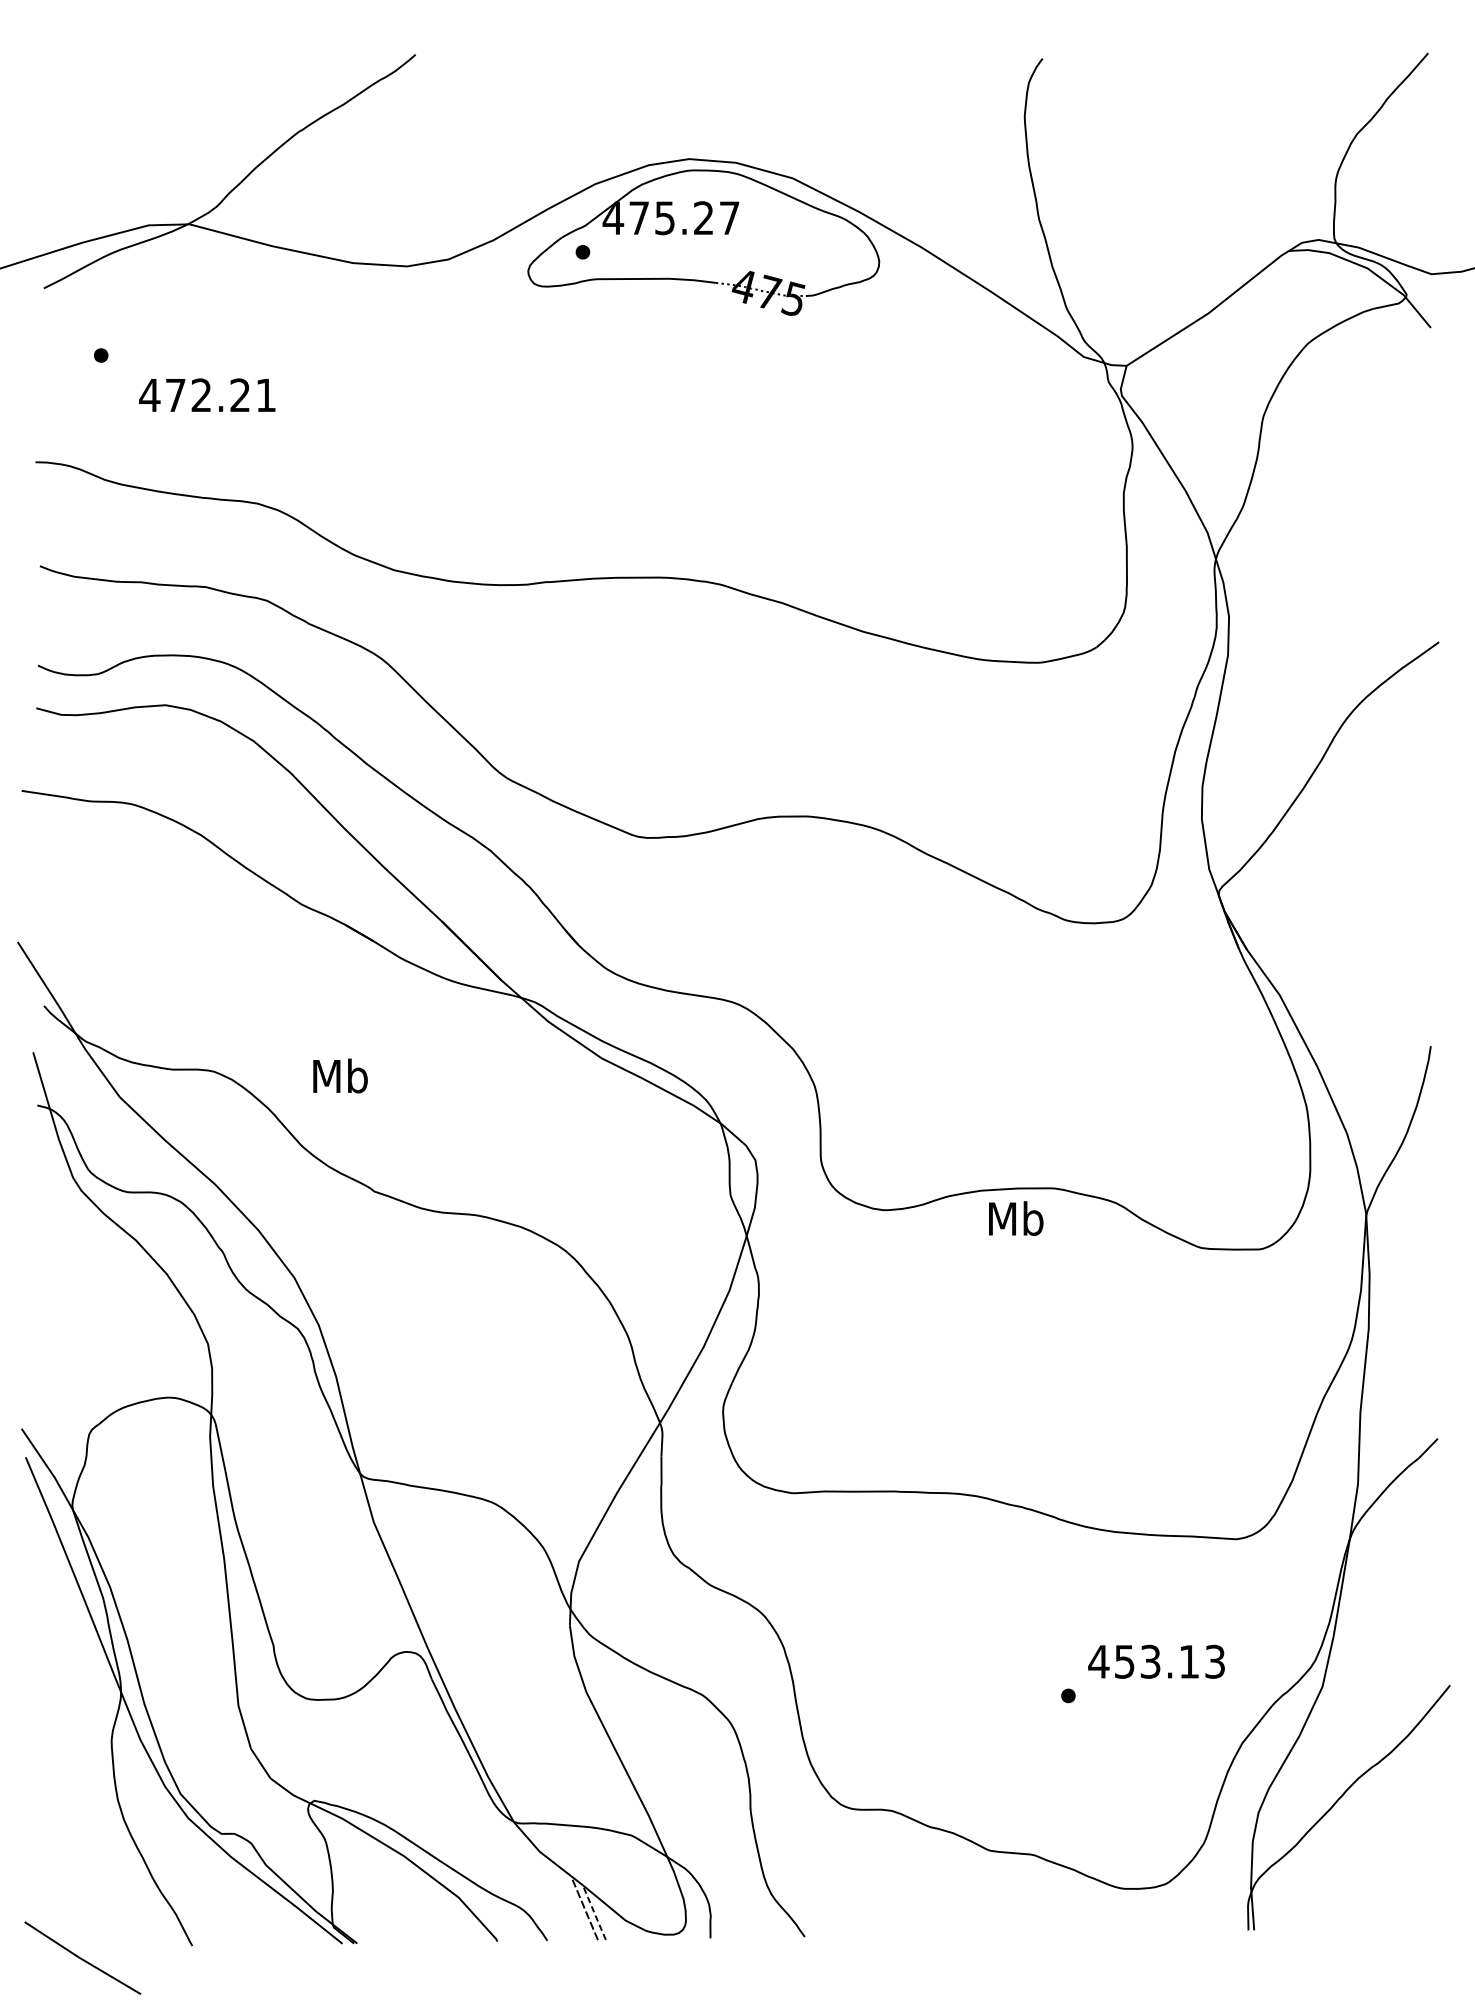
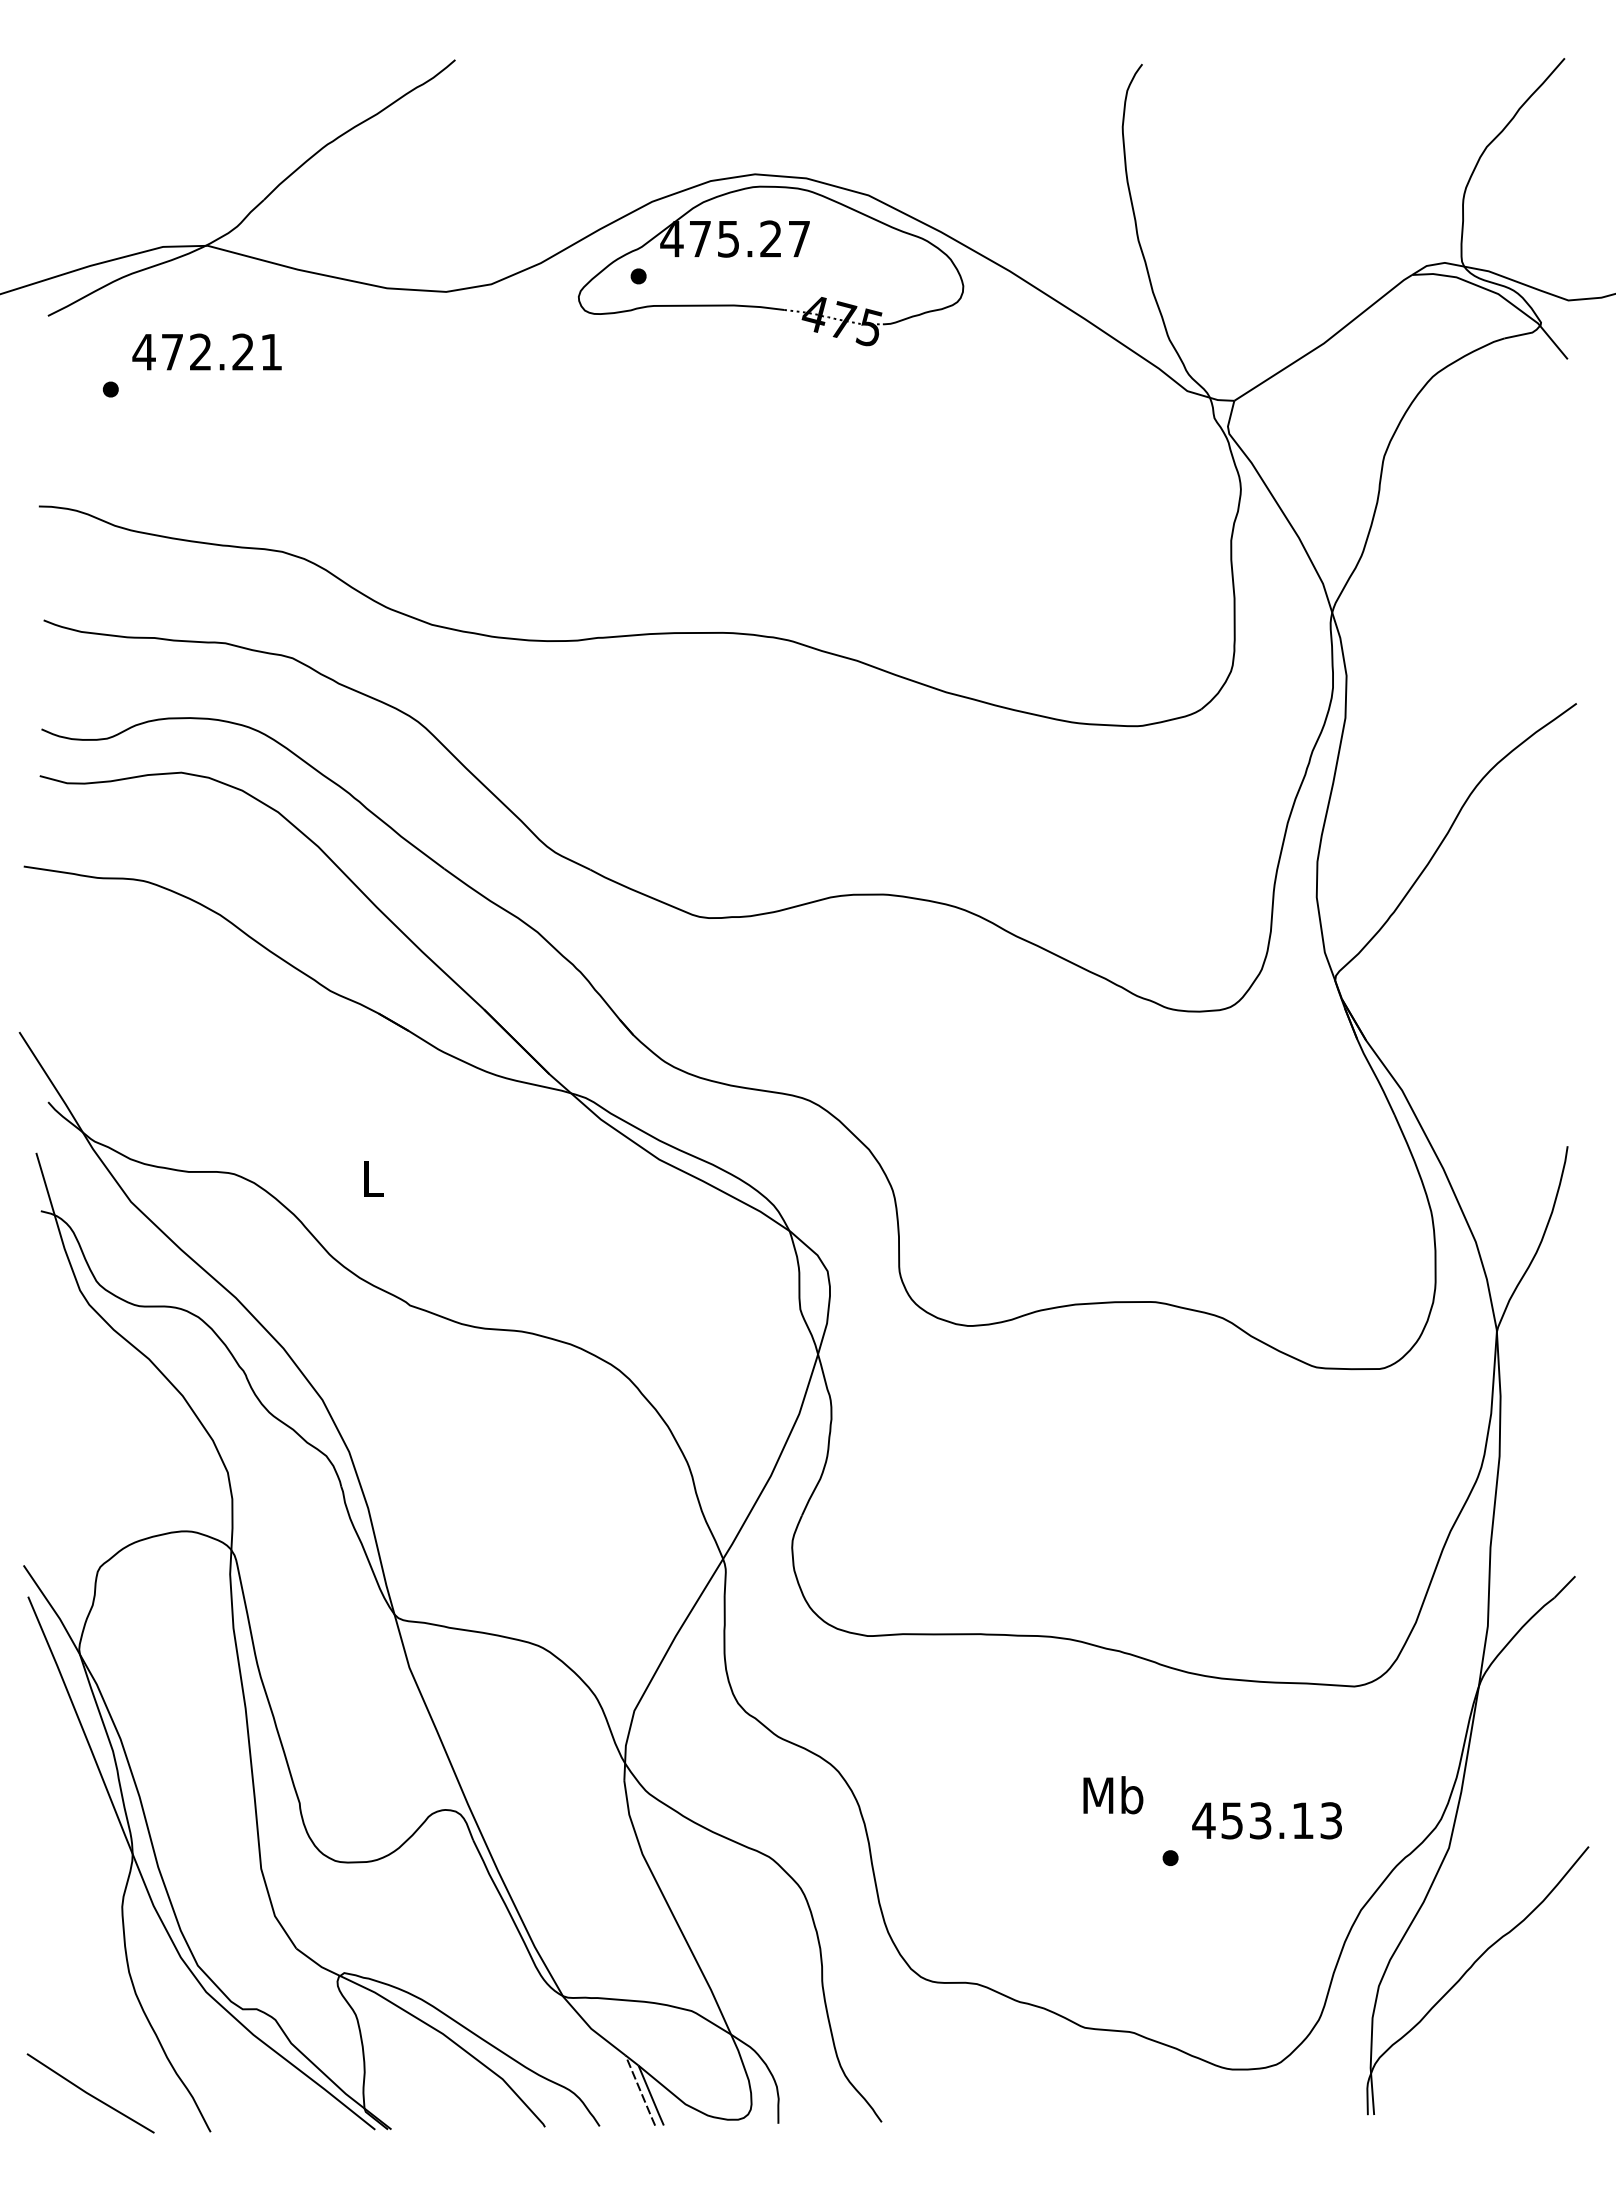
text: (206, 394) -> (206, 351), moved
text: (340, 1075) -> (372, 1178), Mb -> L
text: (1016, 1218) -> (1113, 1795), moved
line: (594, 1912) -> (651, 2095), dashed -> solid
line: (81, 1958) -> (89, 2093), moved

